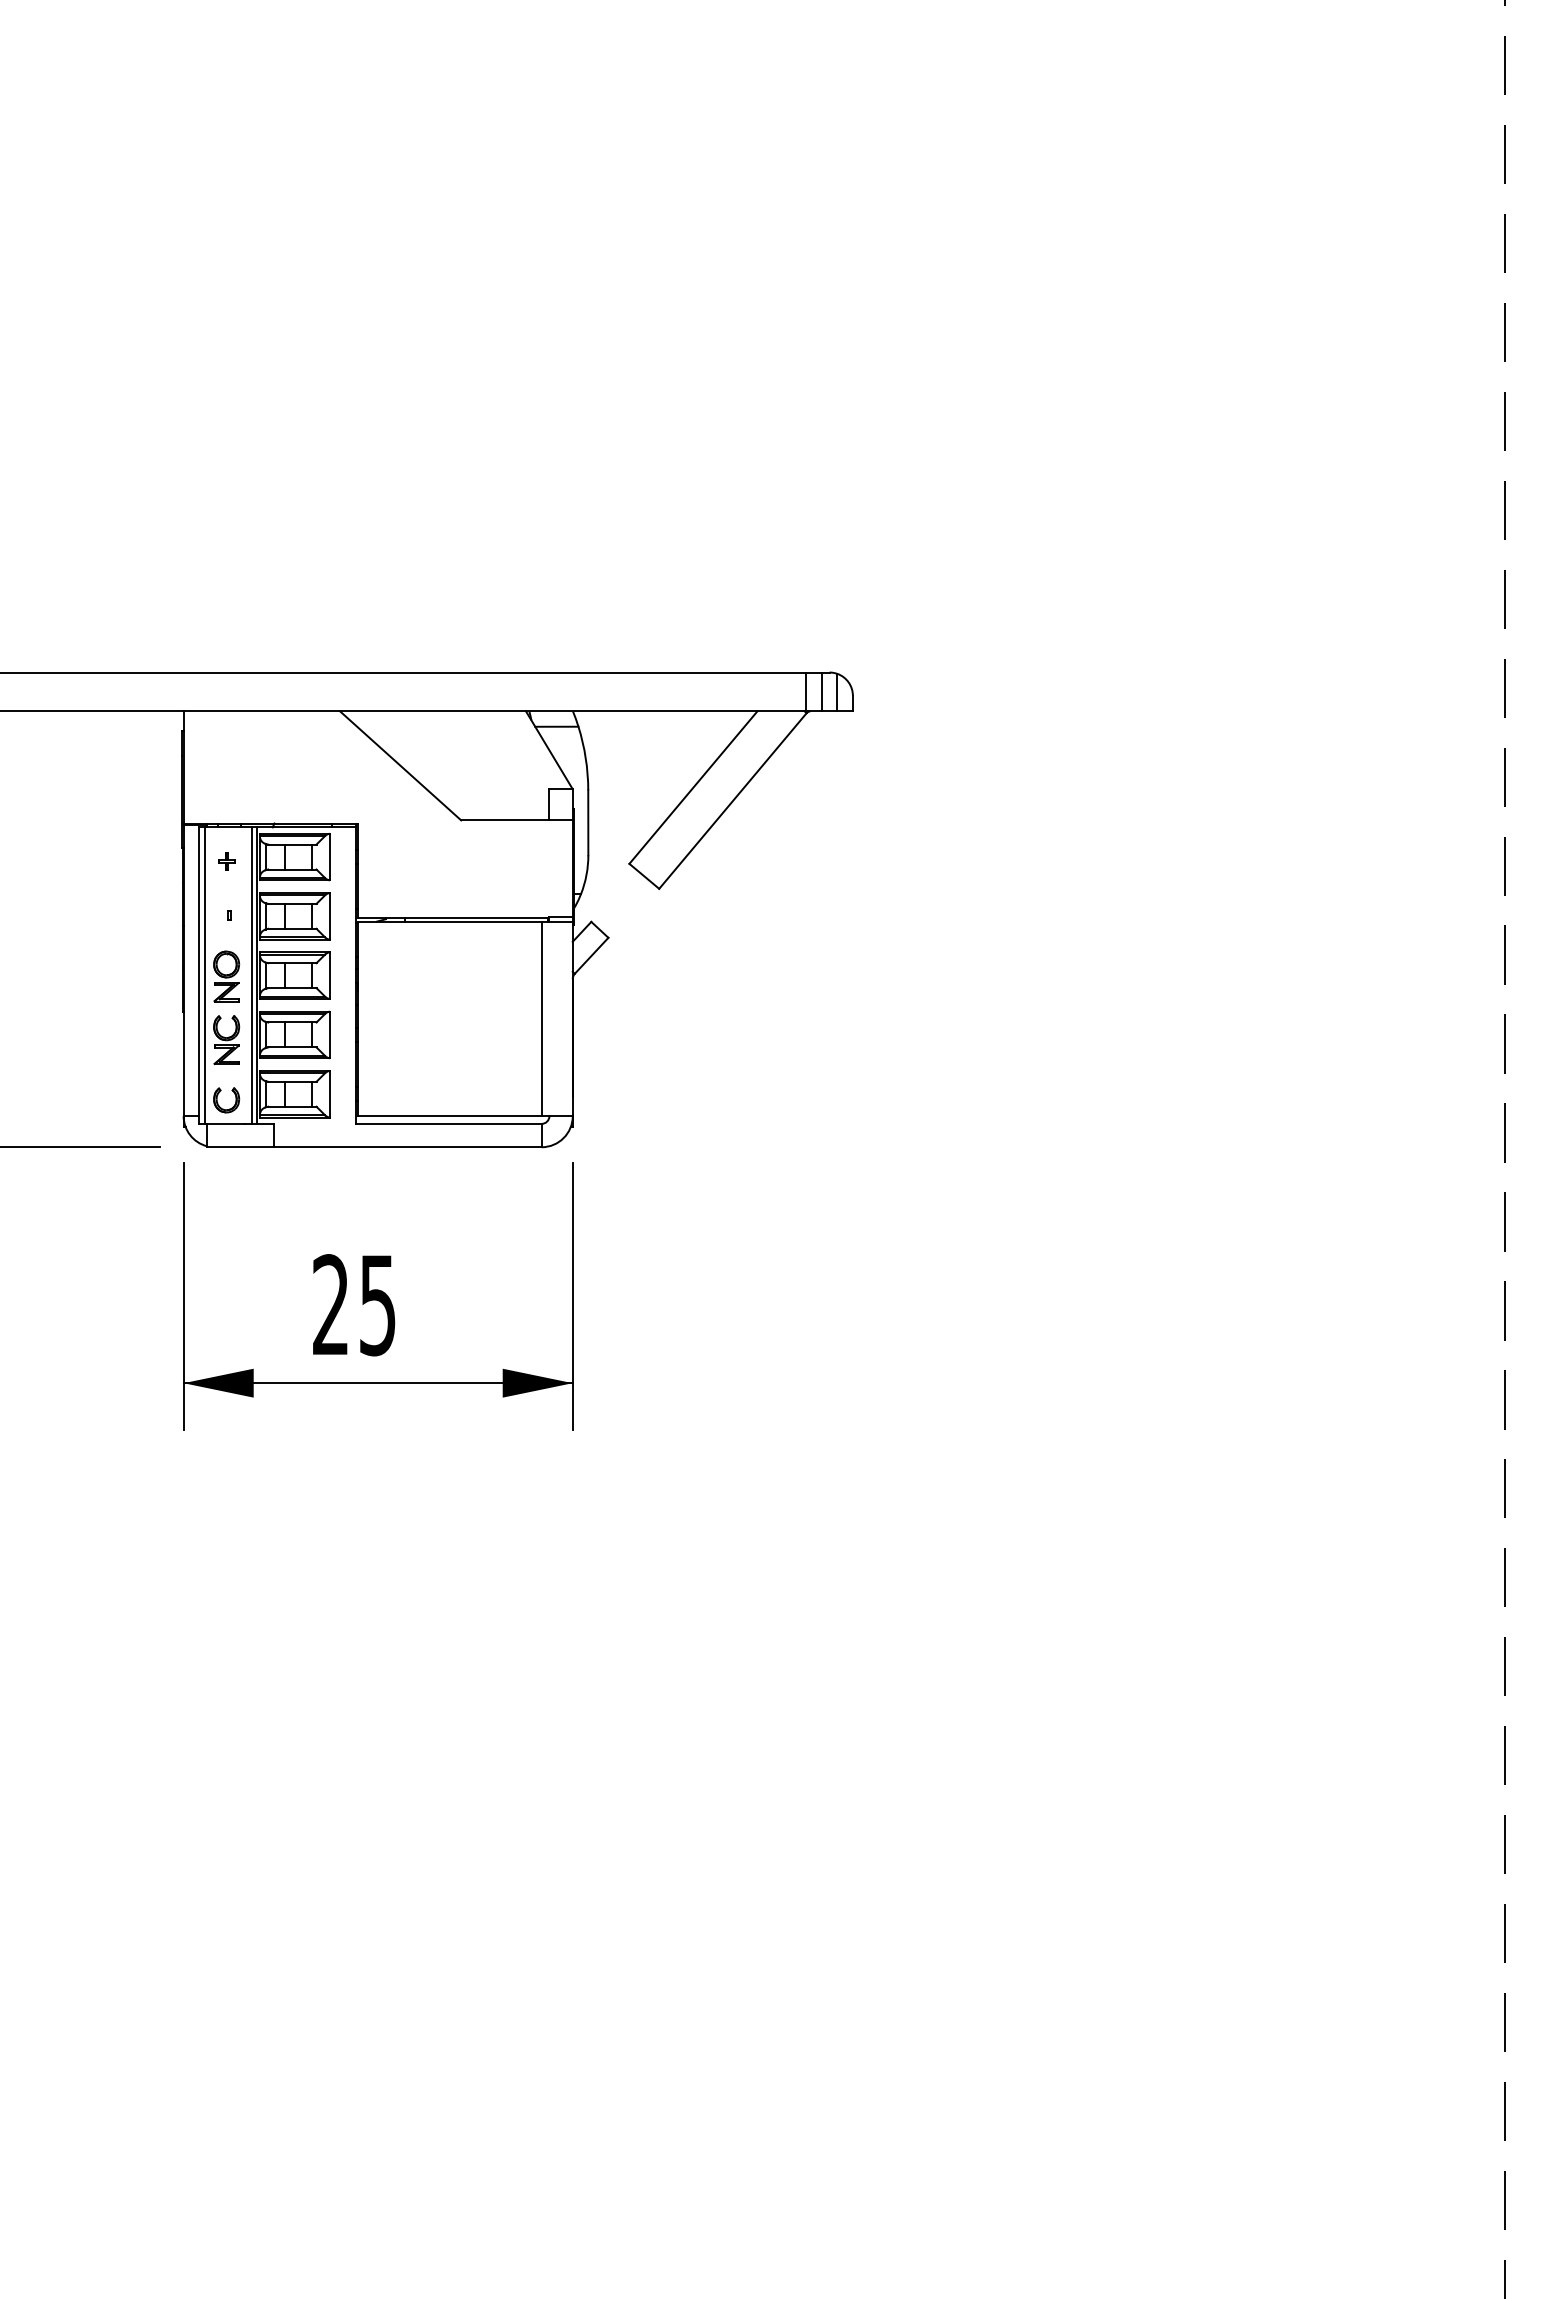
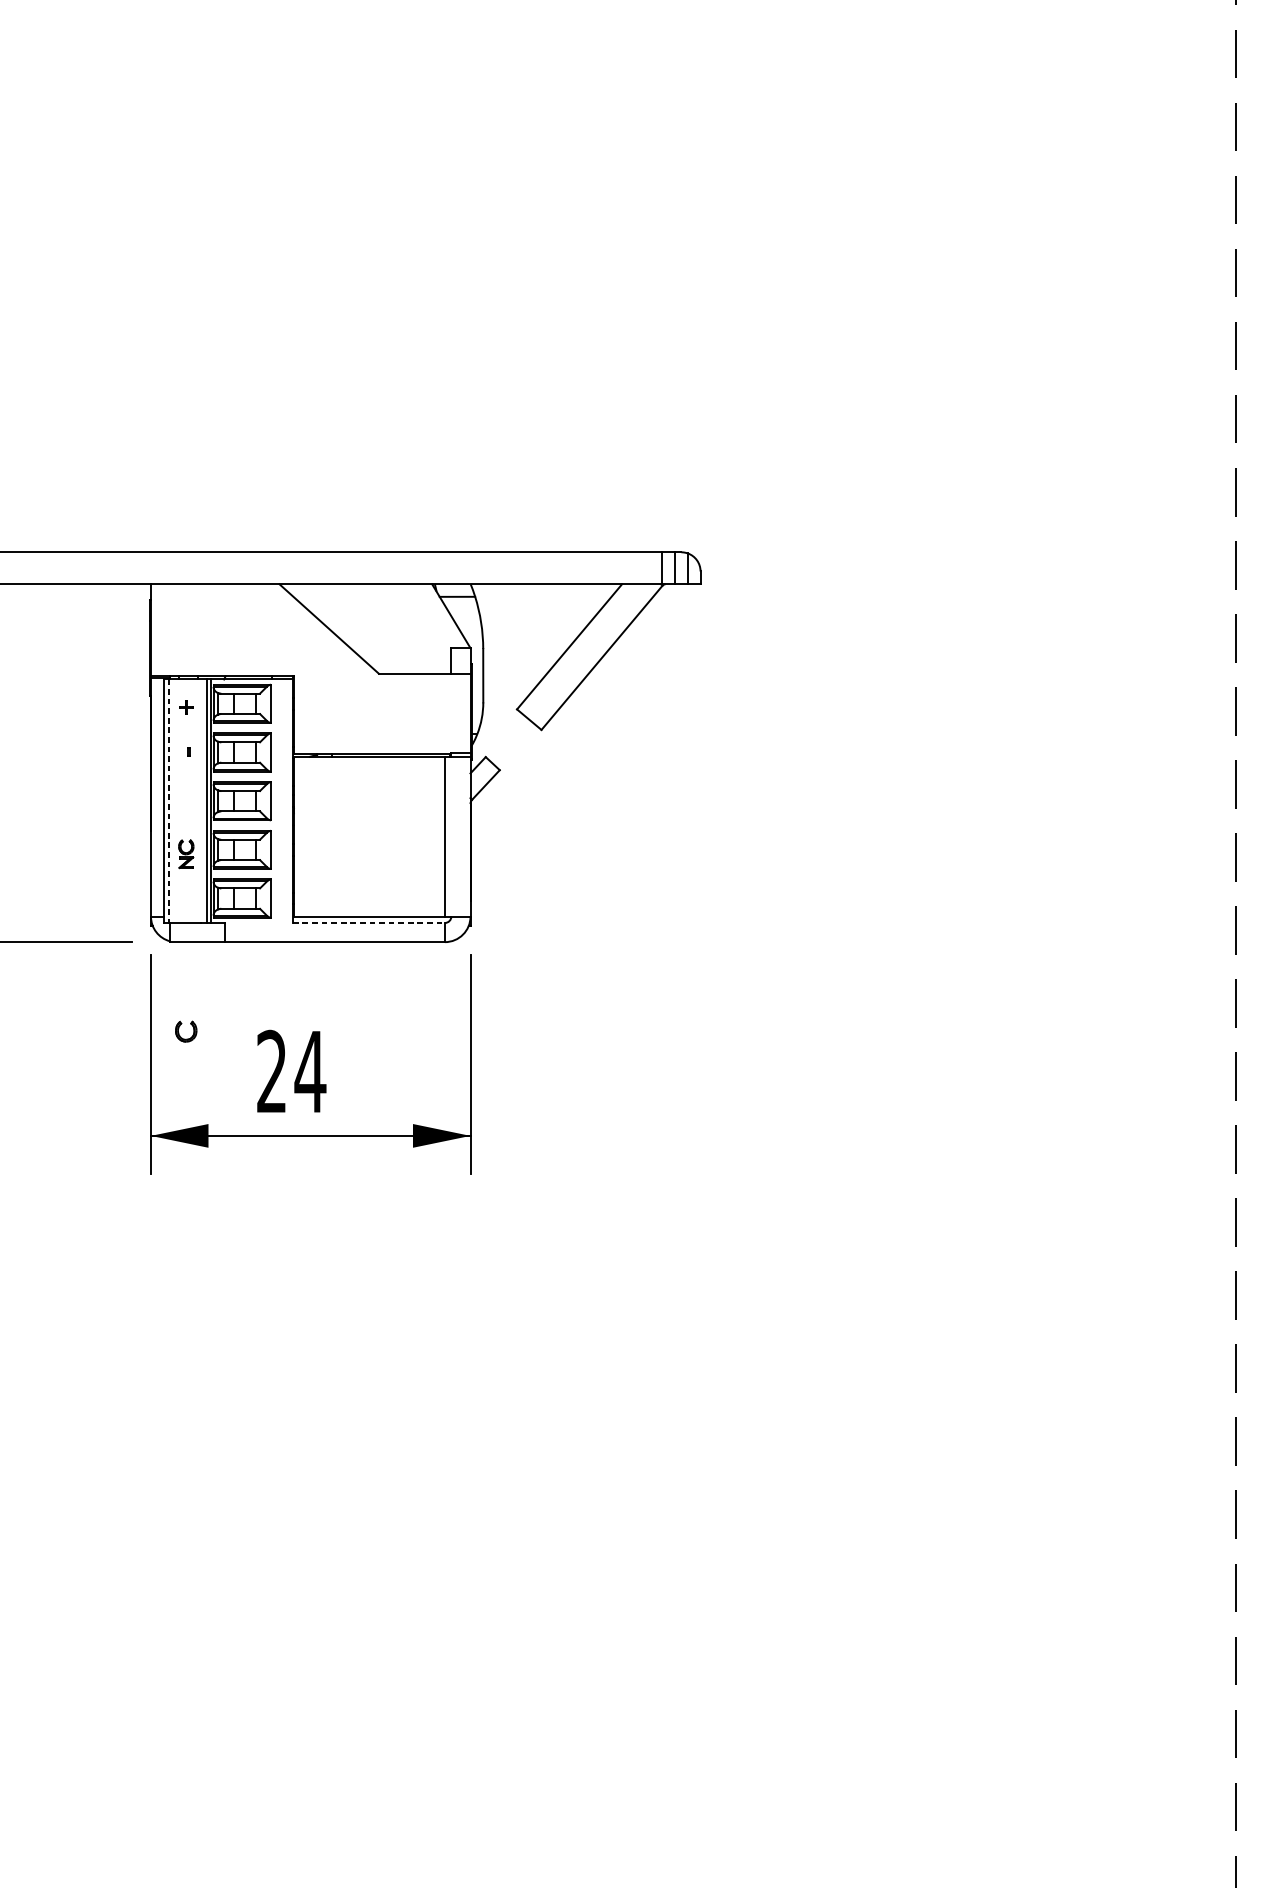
line: (205, 976) -> (168, 801), solid -> dashed
part: (226, 976) -> (186, 801), removed
part: (226, 1040) -> (186, 854), size x0.7
part: (220, 1106) -> (181, 1036), moved
line: (449, 1123) -> (369, 922), solid -> dashed
text: (377, 1305) -> (310, 1072), 25 -> 24

